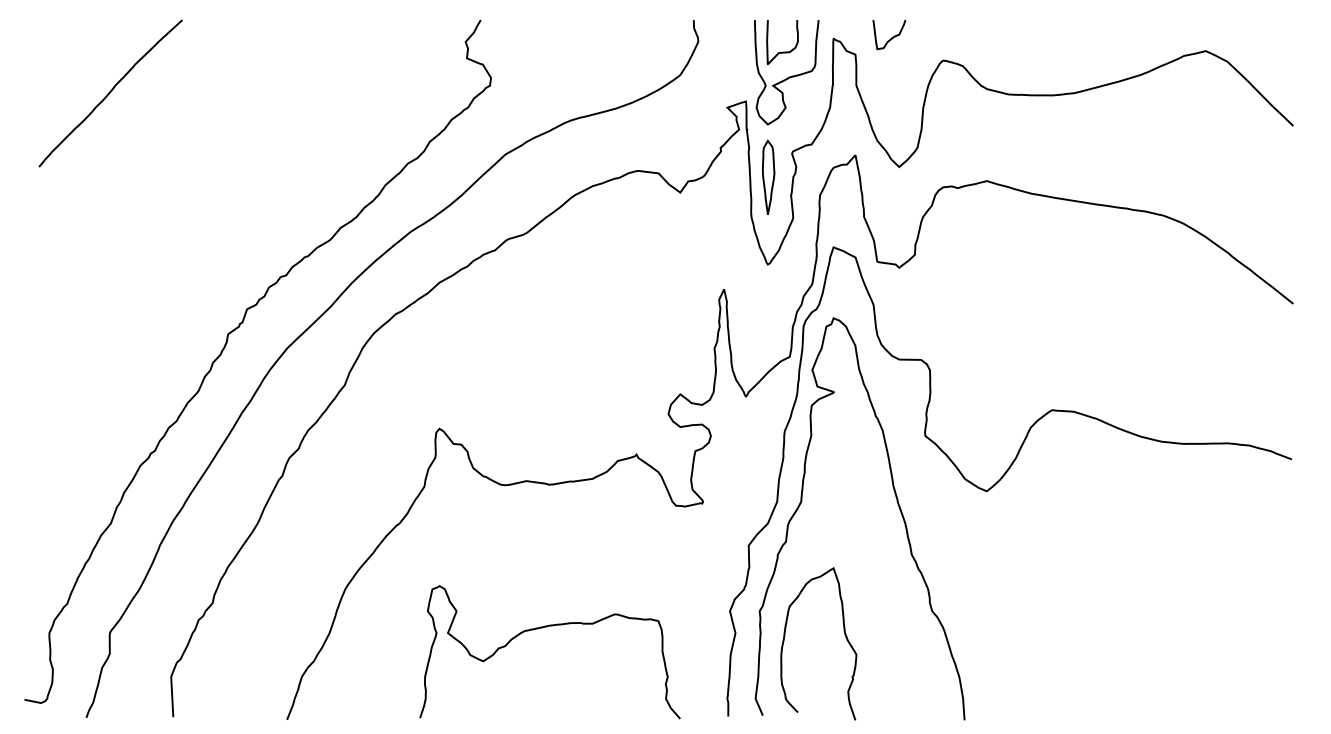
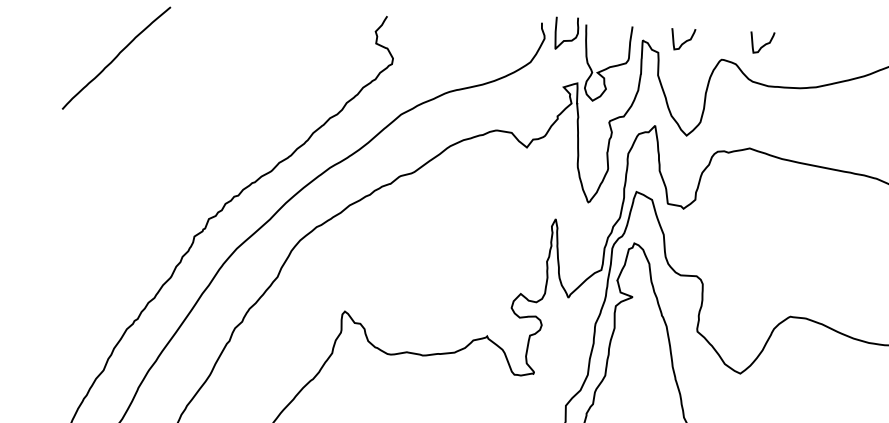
curve: (1000, 37) -> (764, 44), added
curve: (782, 51) -> (566, 40), moved
part: (768, 176) -> (591, 138), removed

